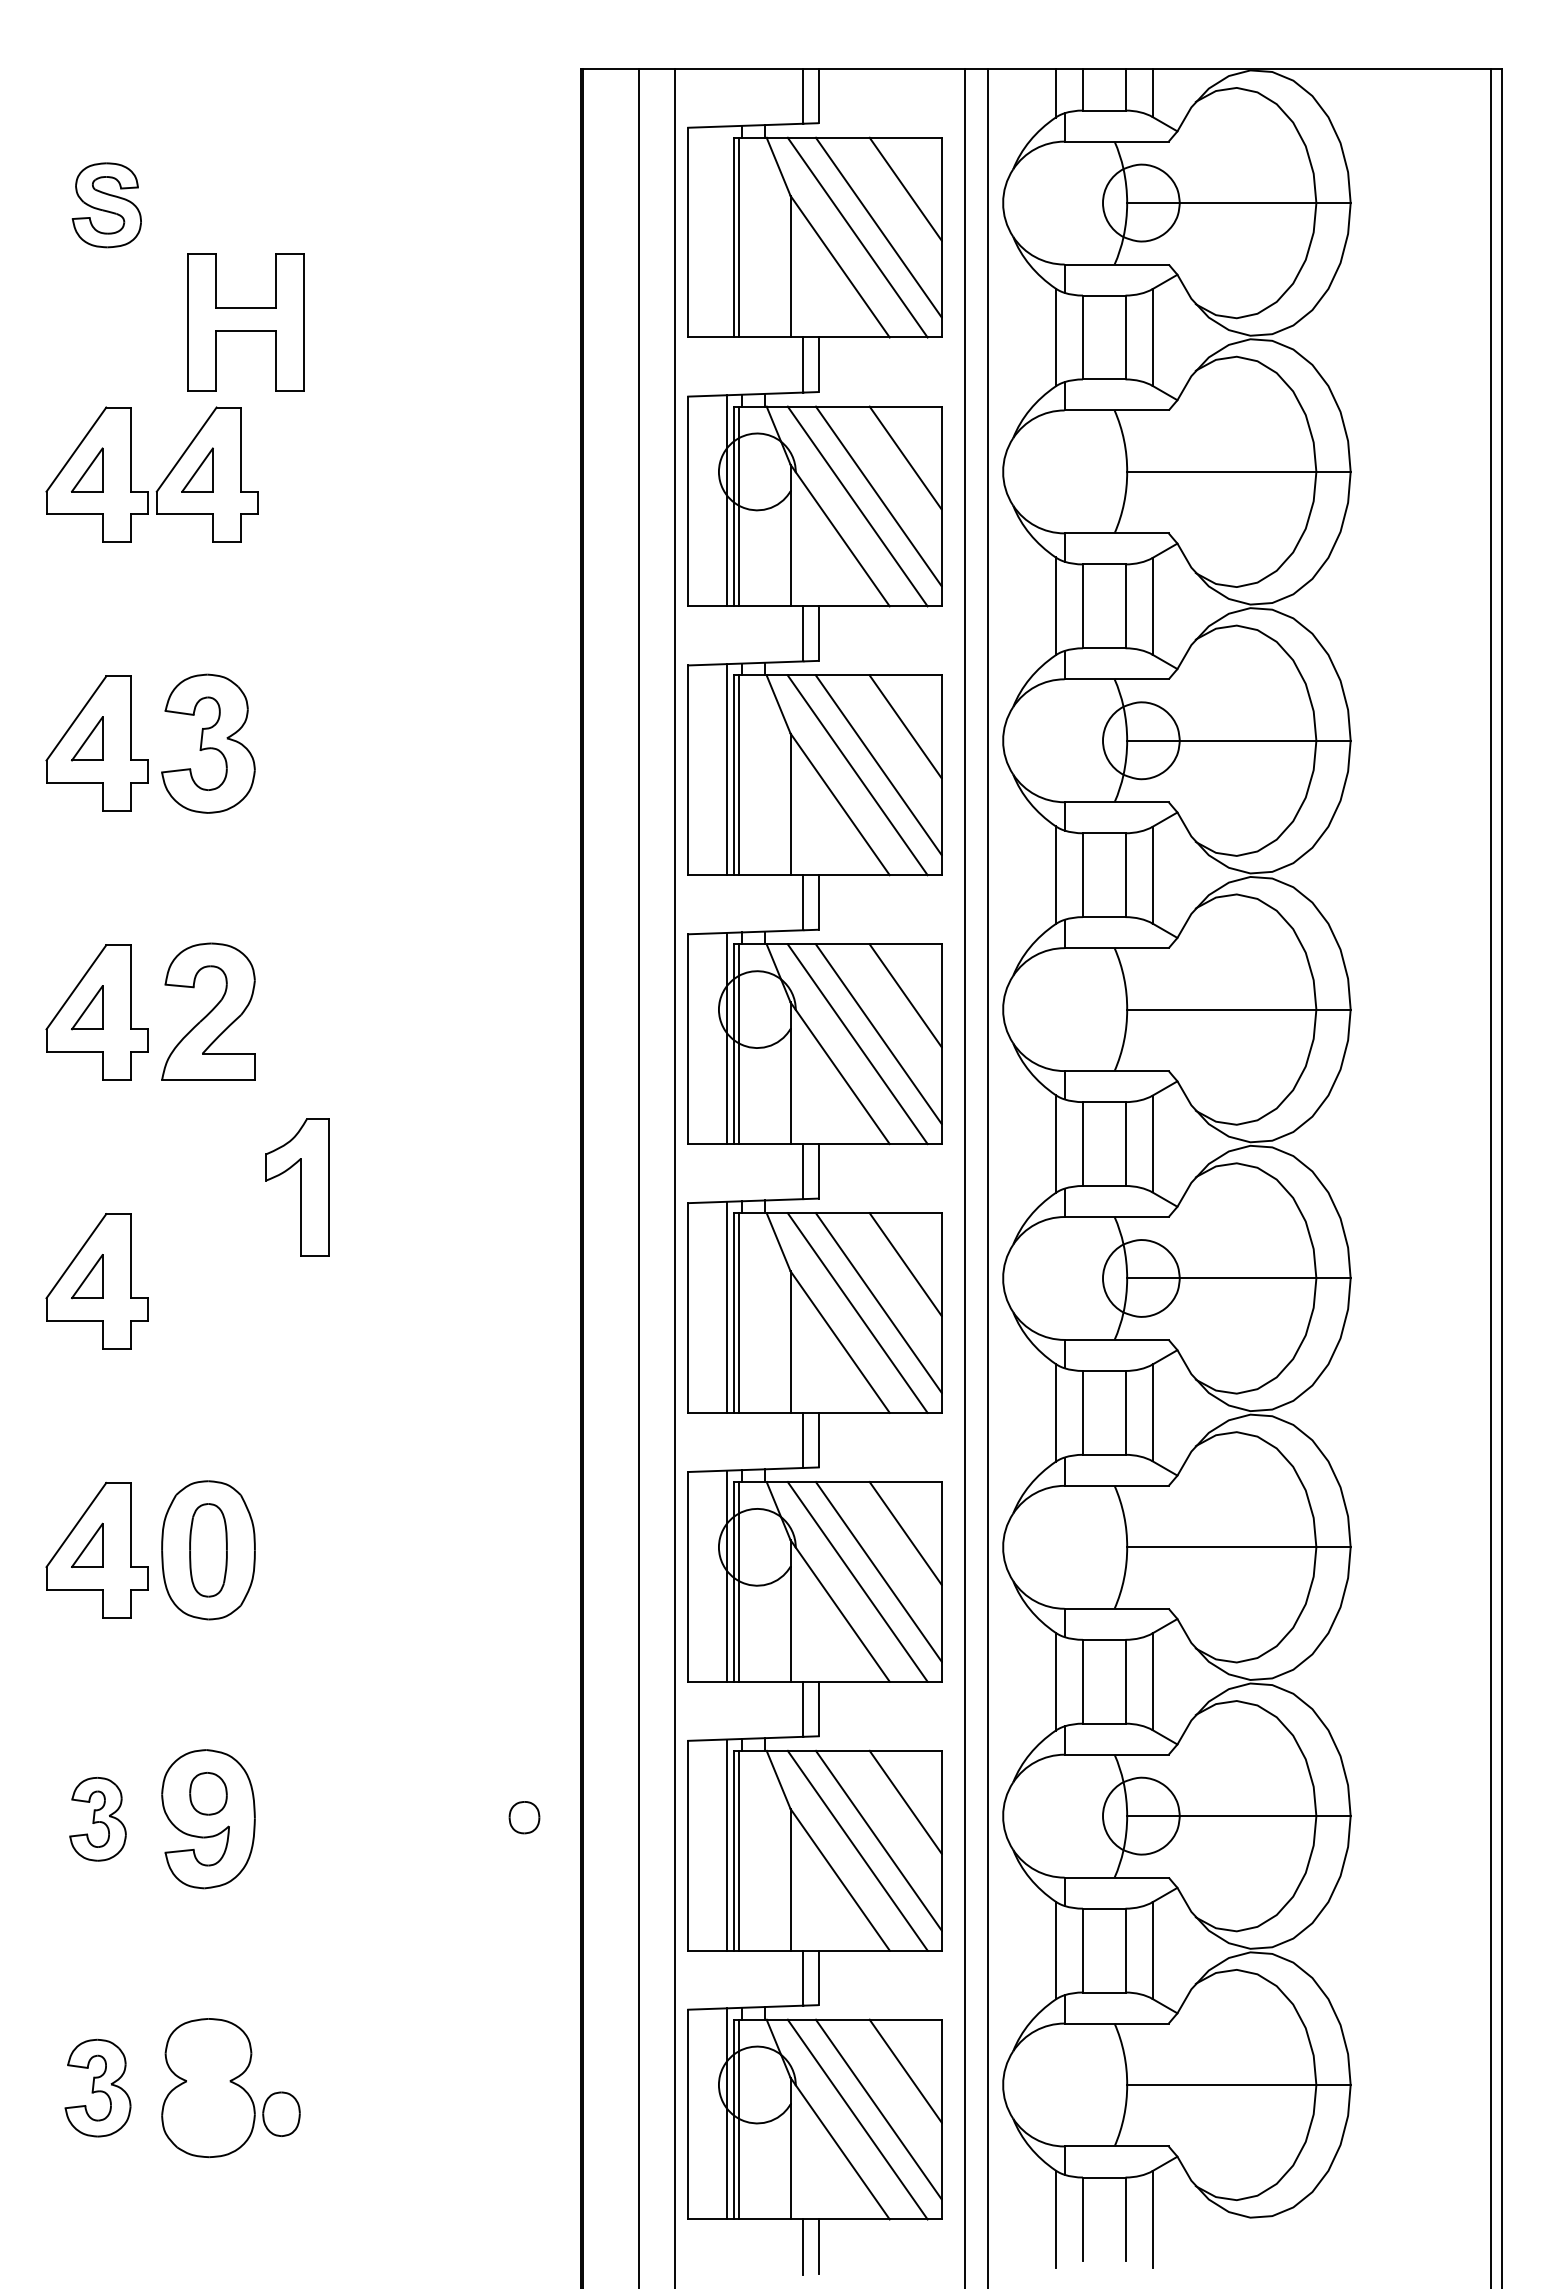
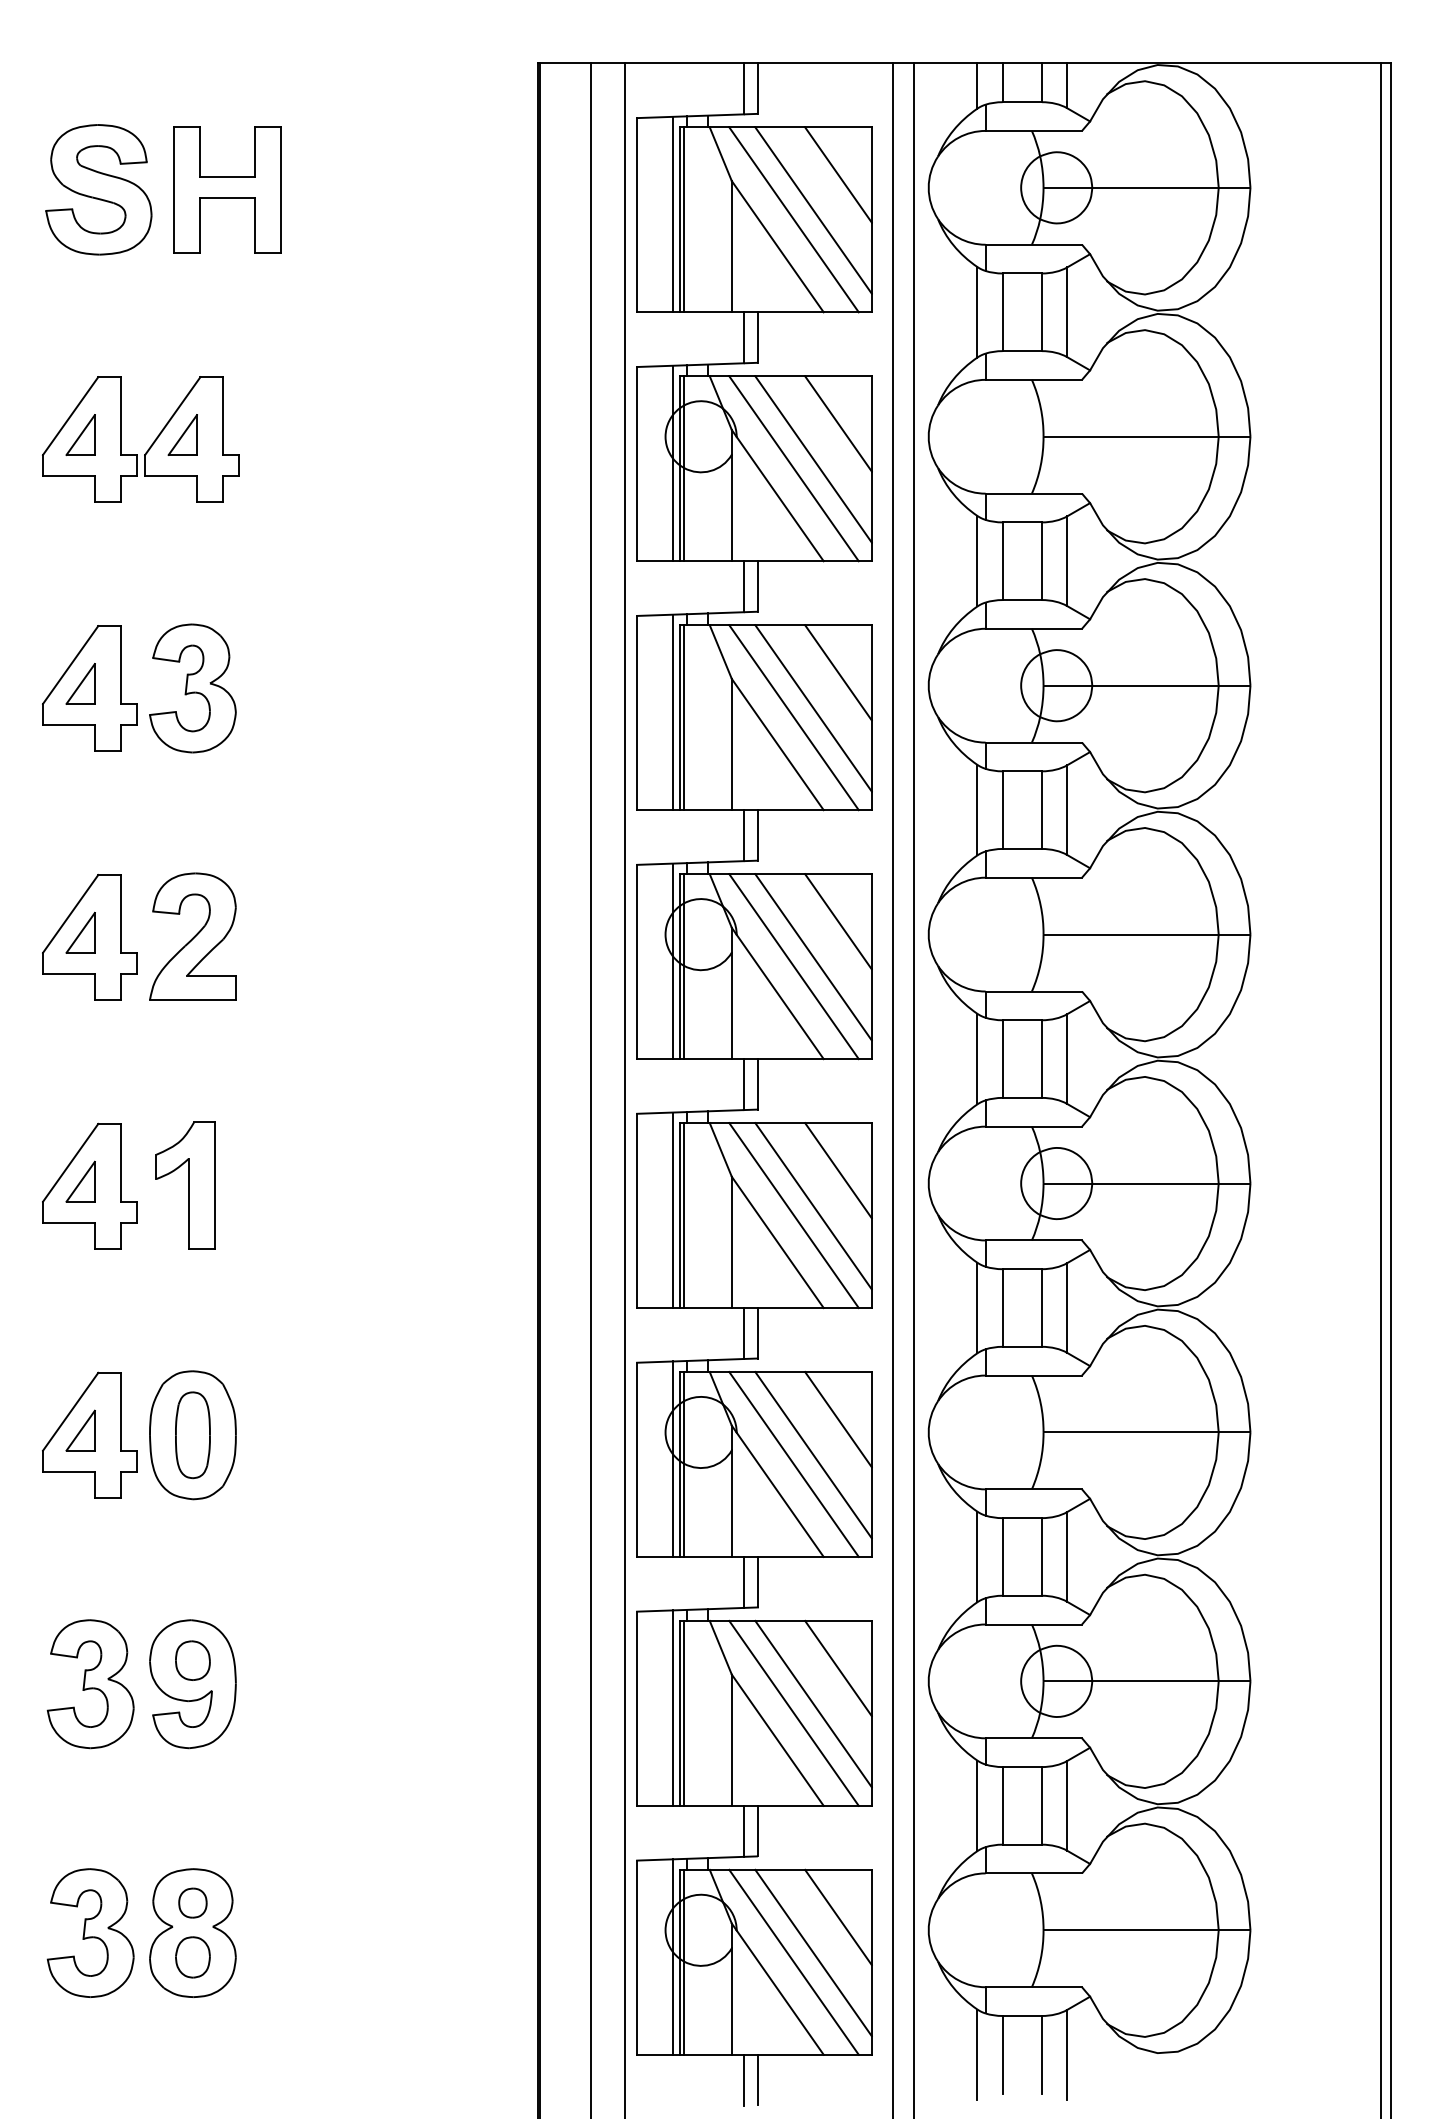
part: (106, 205) -> (98, 190), size x1.67
line: (726, 231) -> (672, 214), added
part: (245, 322) -> (227, 190), moved
part: (297, 1187) -> (185, 1185), moved
part: (524, 1817) -> (192, 1902), moved
part: (97, 1819) -> (90, 1684), size x1.67
part: (97, 2088) -> (90, 1933), size x1.43
part: (281, 2113) -> (192, 1956), moved

